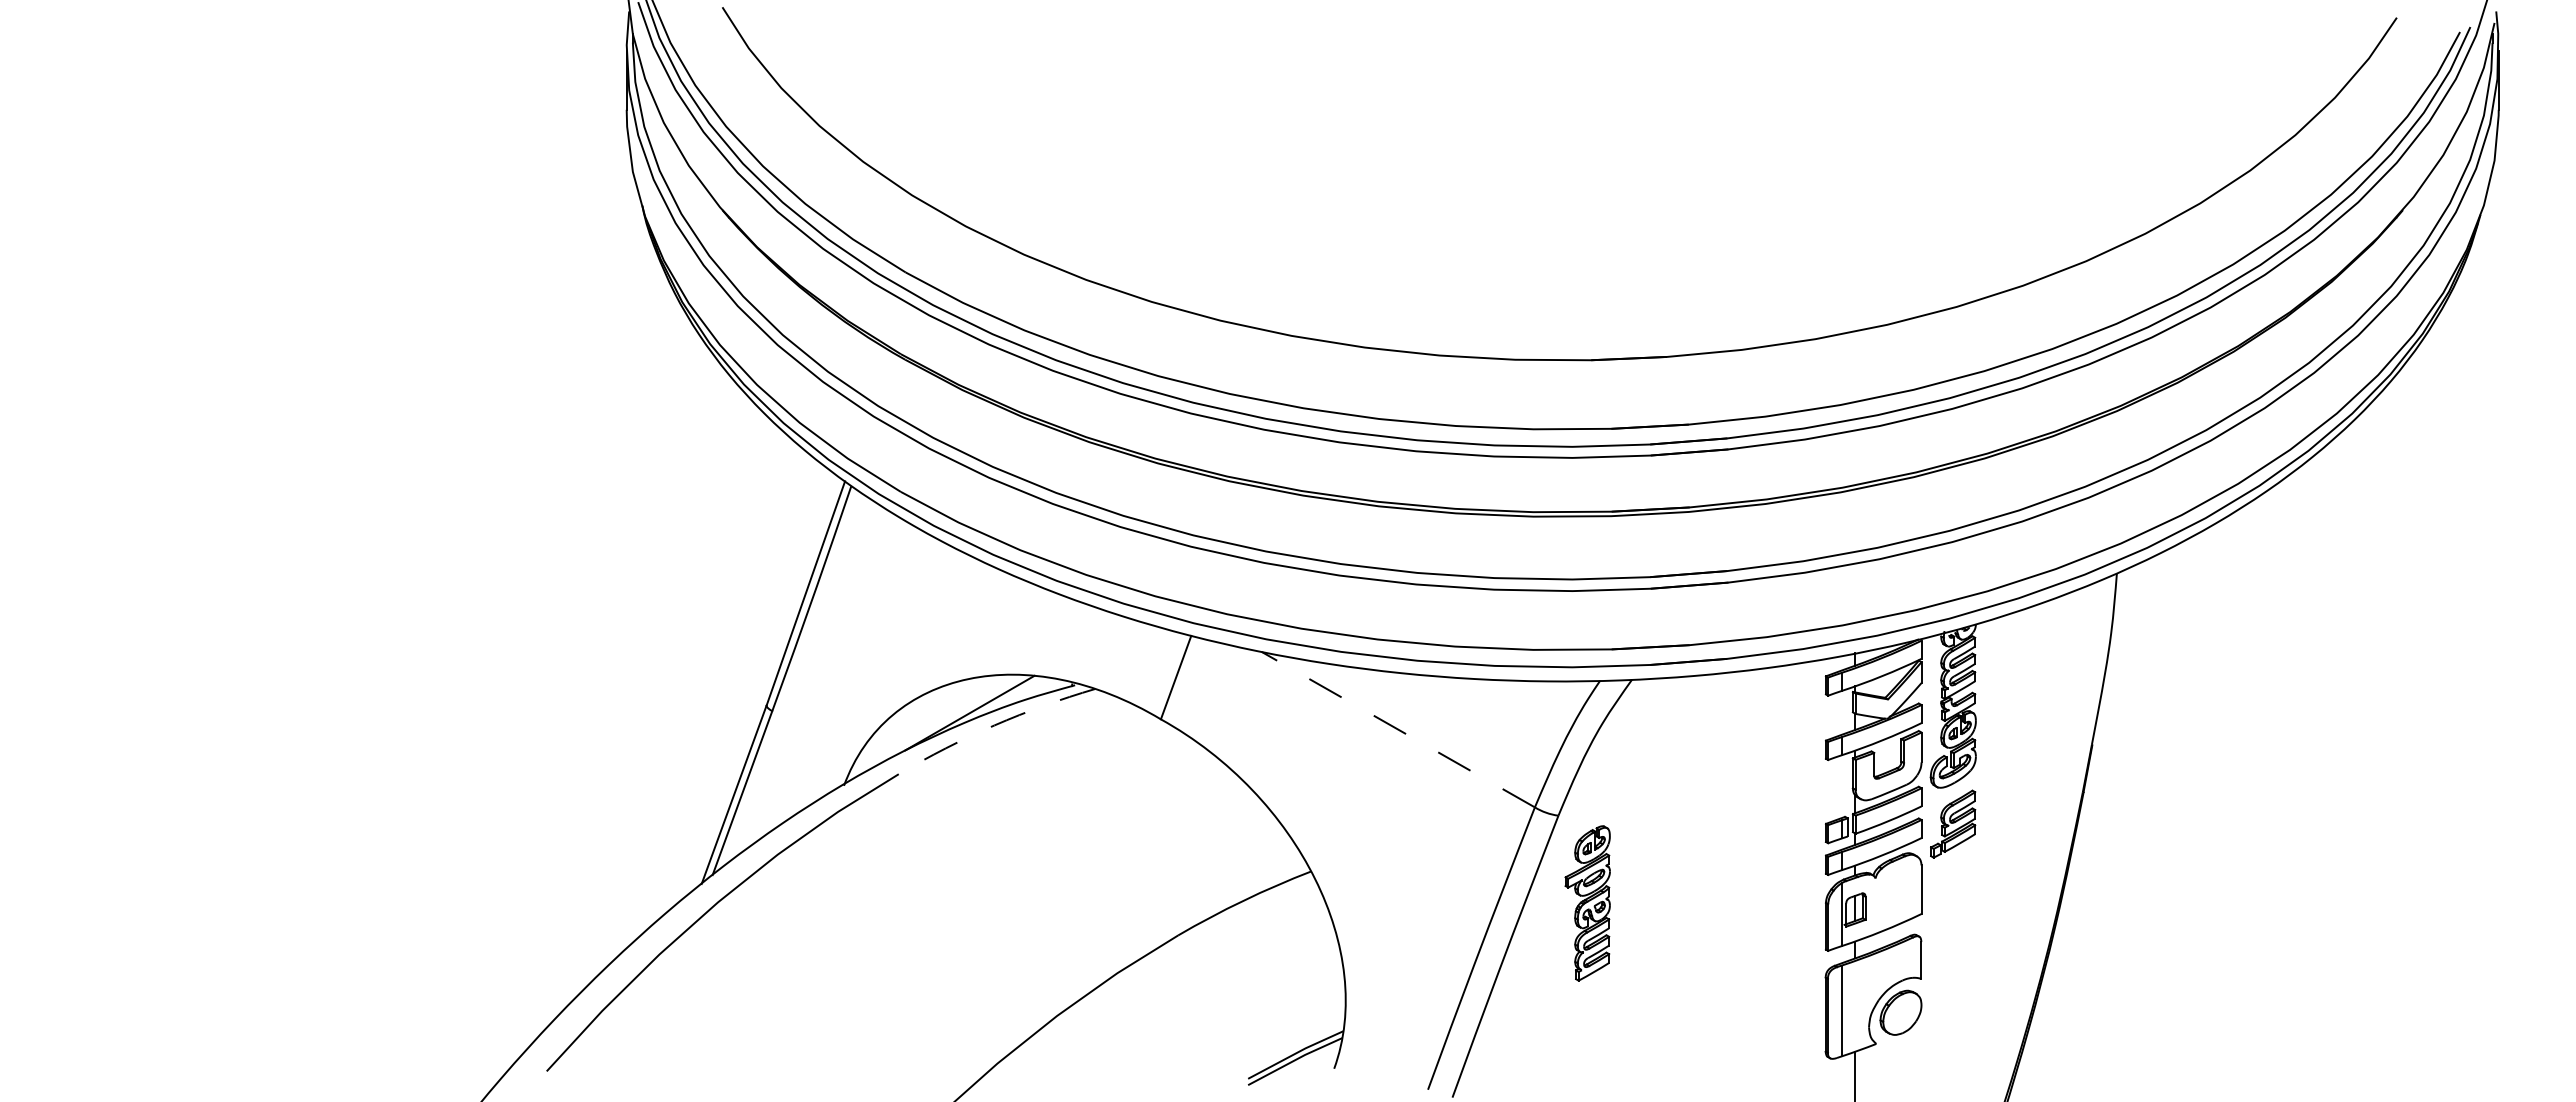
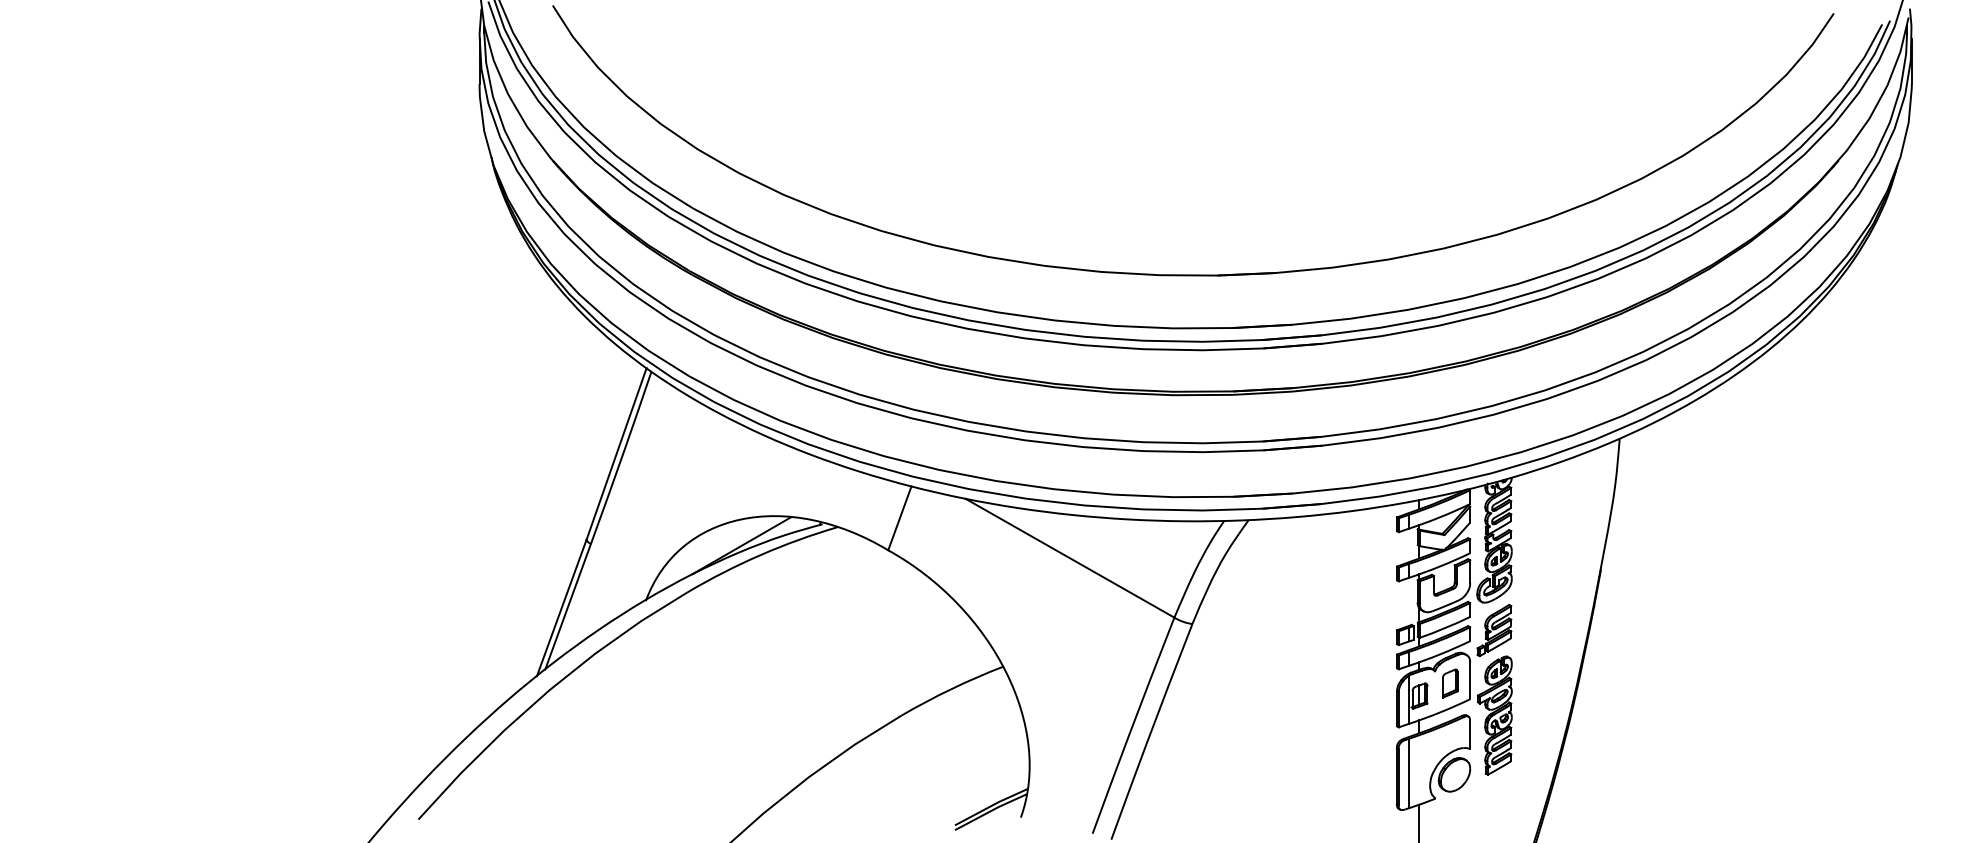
arc: (994, 725) -> (760, 555), dashed -> solid
line: (1397, 729) -> (1069, 558), dashed -> solid
part: (1895, 893) -> (1450, 683), added
part: (1587, 903) -> (1494, 715), moved

